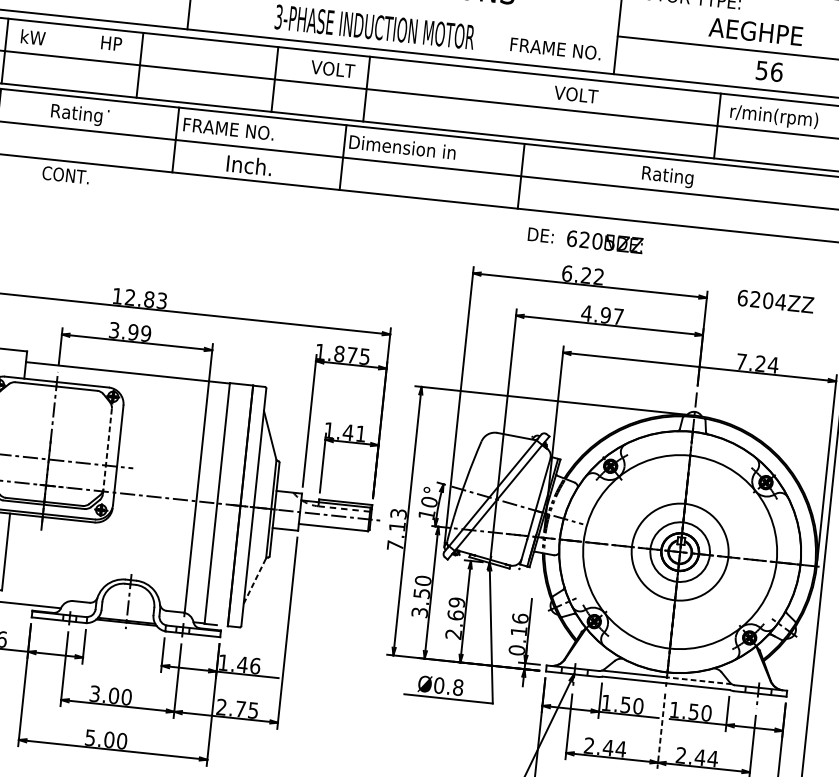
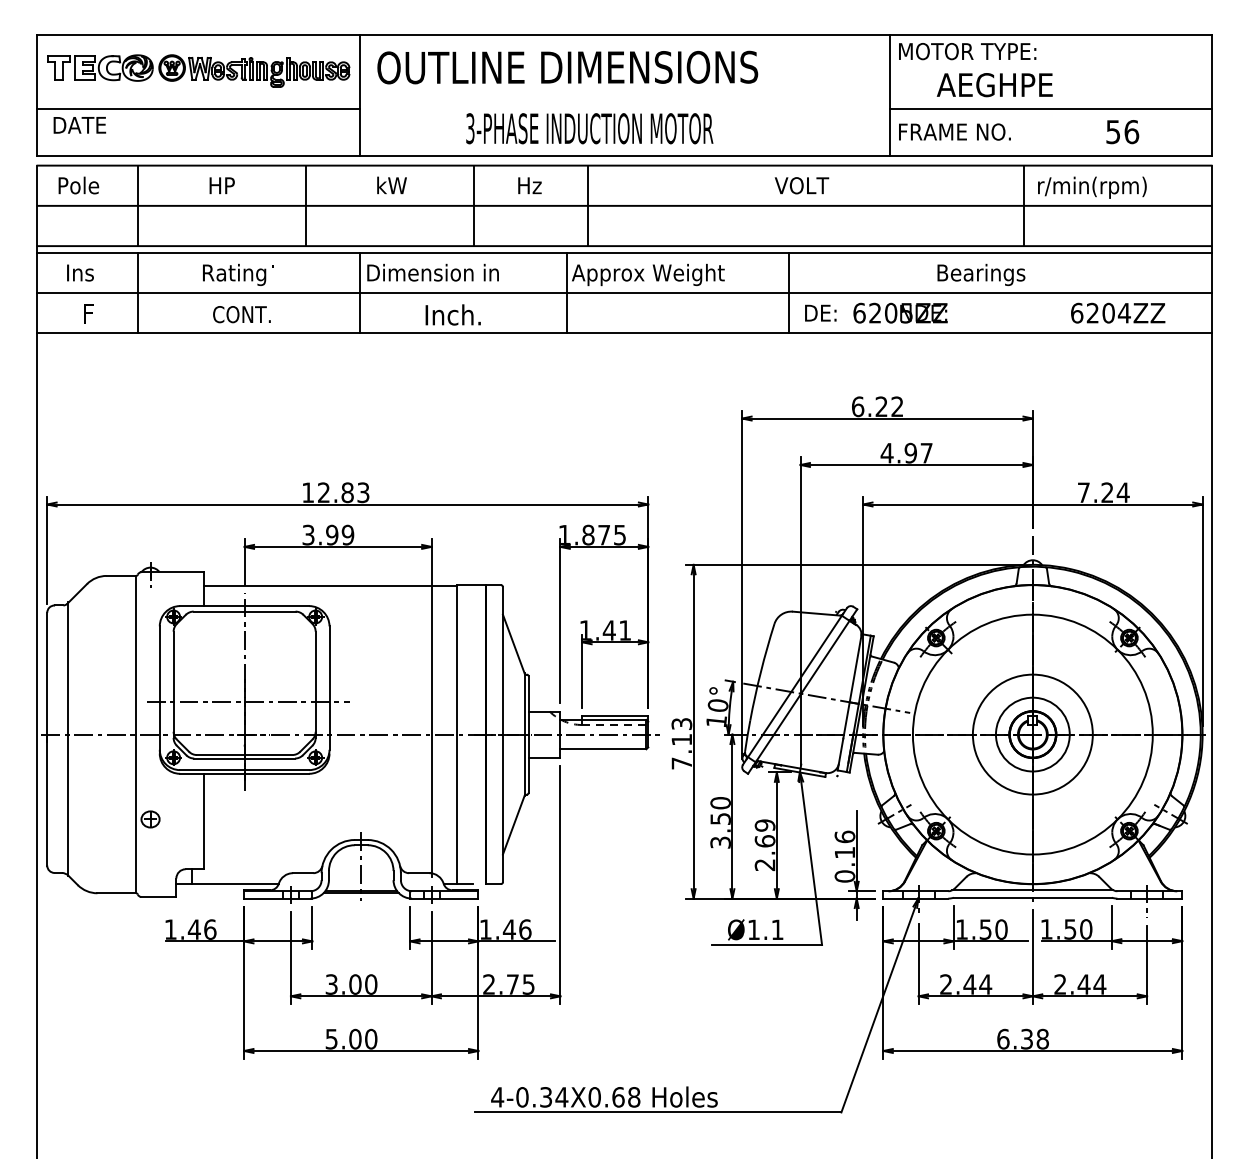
text: (755, 32) -> (994, 85), moved
text: (32, 37) -> (391, 185), moved
text: (111, 43) -> (221, 185), moved
text: (555, 48) -> (954, 131), moved
text: (332, 69) -> (543, 185), VOLT -> Hz
text: (769, 71) -> (1122, 132), moved
text: (575, 94) -> (801, 185), moved
text: (237, 129) -> (433, 272), FRAME NO. -> Dimension in
text: (409, 149) -> (648, 274), Dimension in -> Approx Weight
text: (65, 175) -> (241, 314), moved
text: (678, 177) -> (982, 274), Rating -> Bearings
text: (585, 239) -> (876, 312), moved
text: (776, 301) -> (1118, 312), moved
line: (107, 451) -> (315, 684), dashed -> solid
line: (254, 580) -> (513, 824), dashed -> solid
line: (698, 680) -> (1072, 890), dashed -> solid
text: (448, 686) -> (765, 929), Ø0.8 -> Ø1.1
line: (661, 731) -> (1032, 957), dashed -> solid

